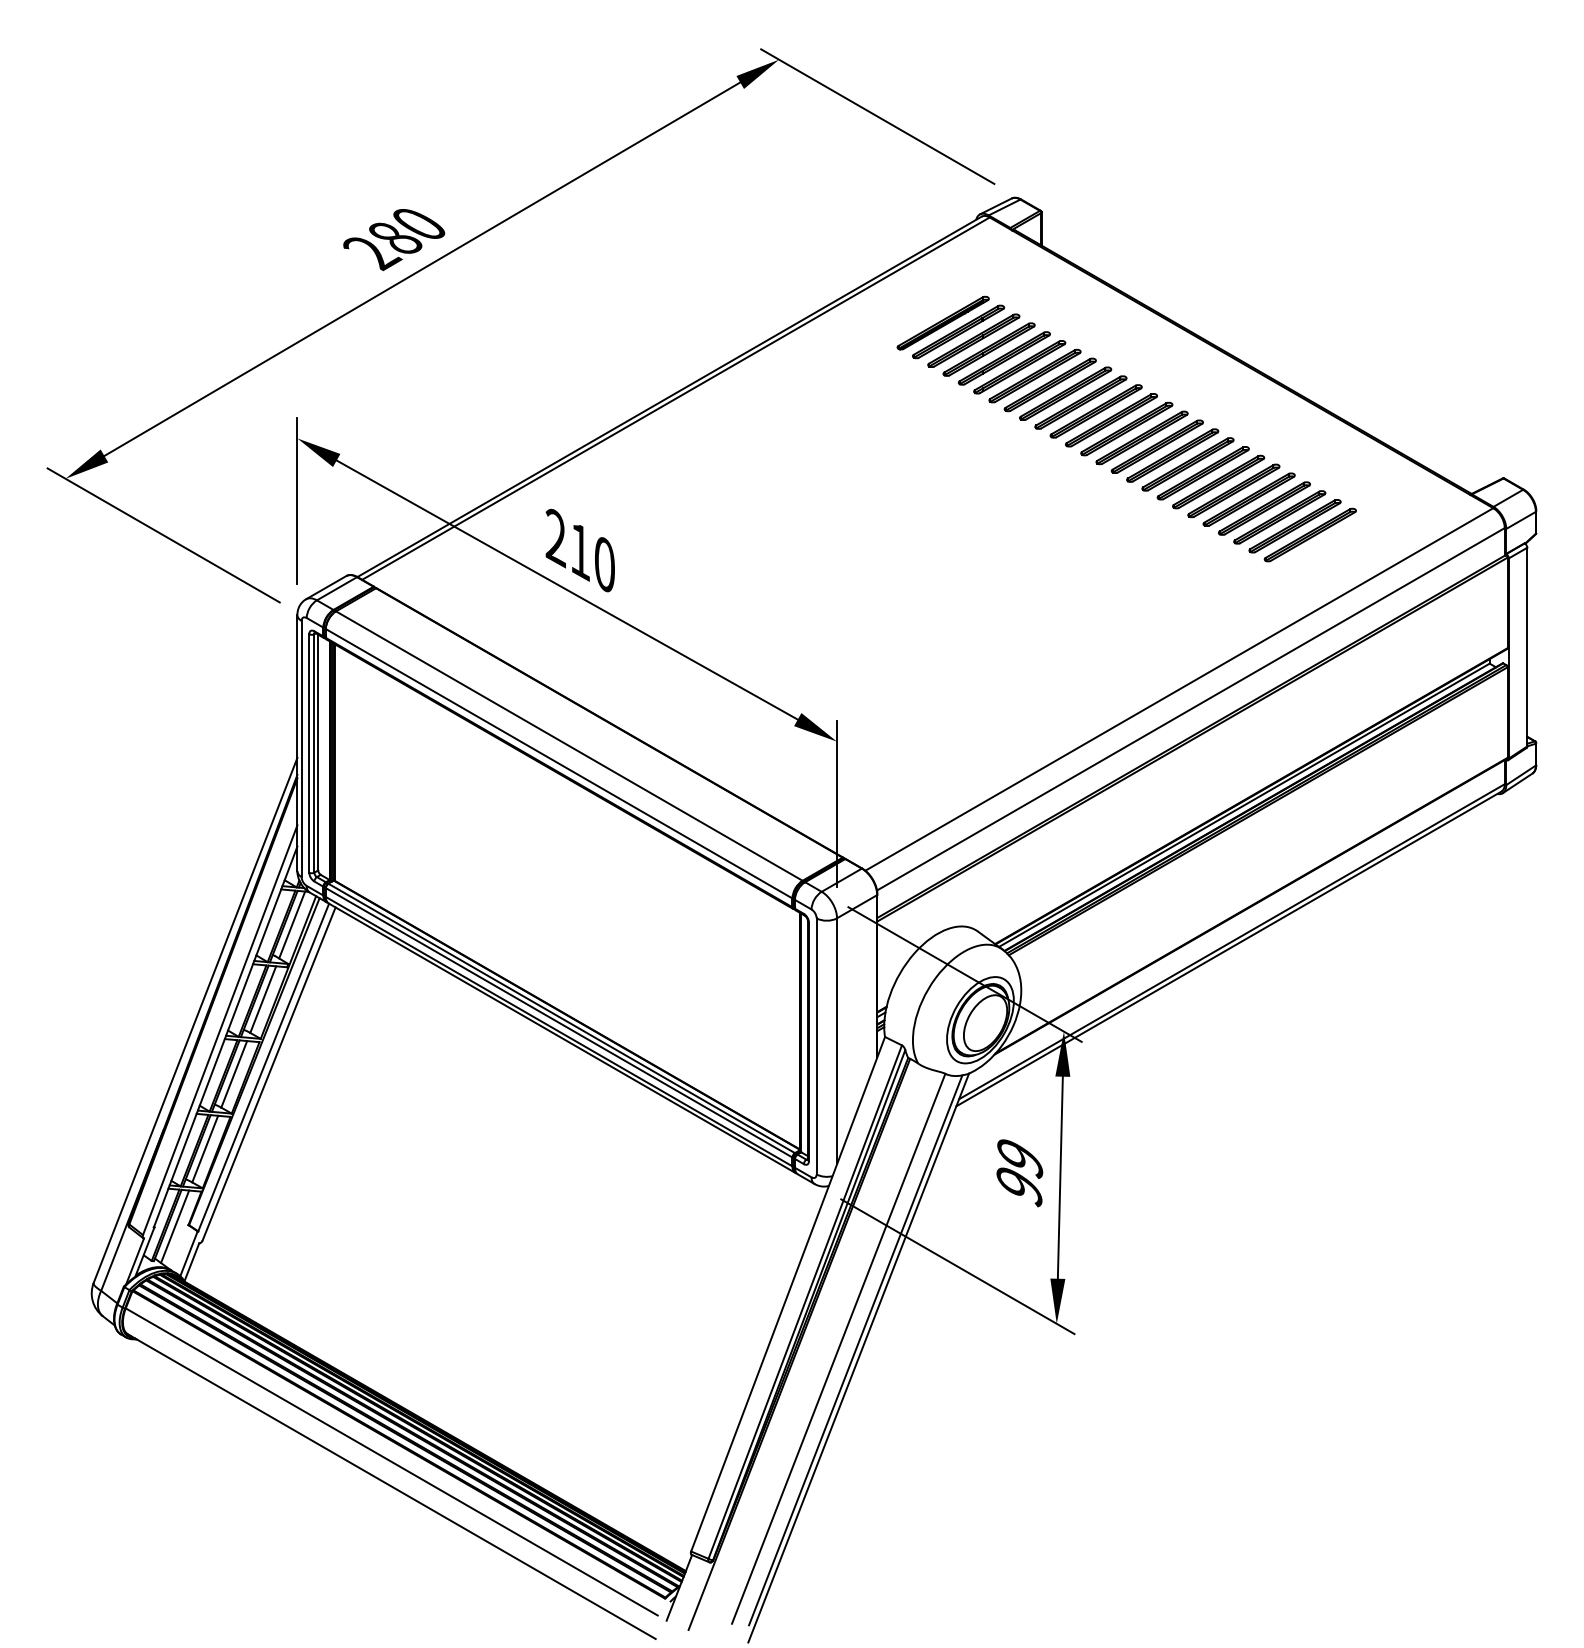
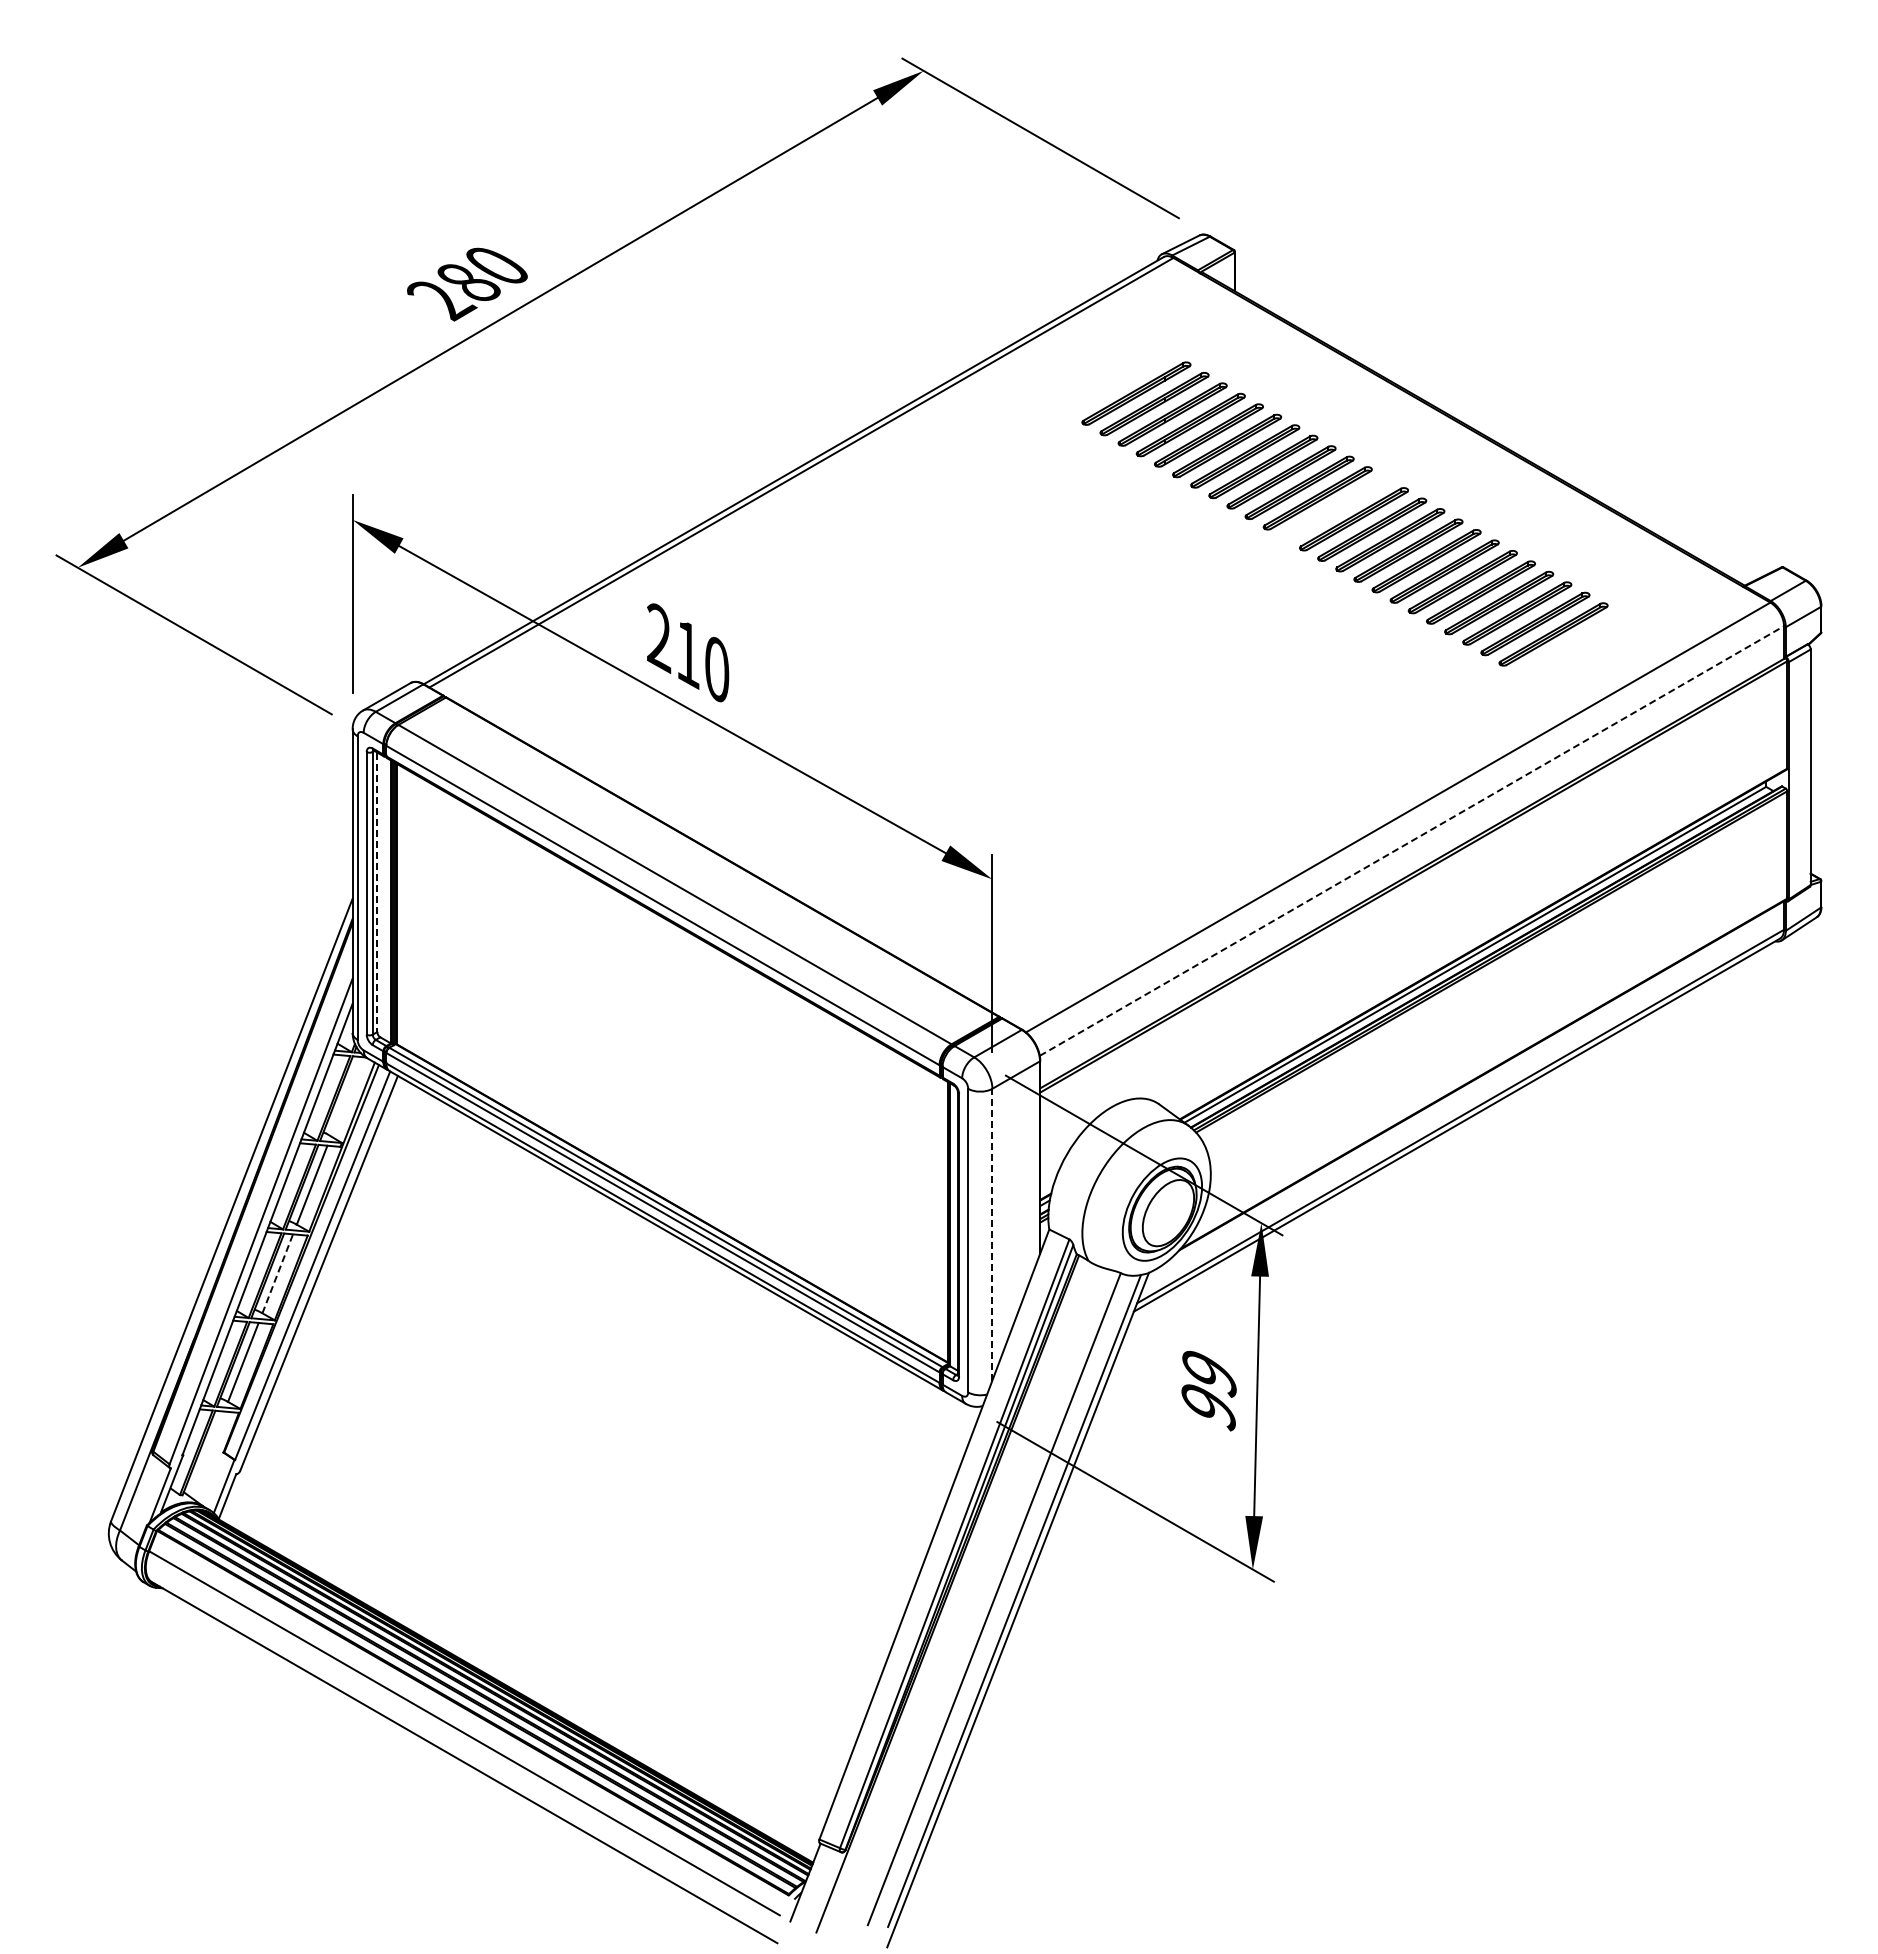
part: (943, 323) -> (1118, 383), removed
part: (1126, 428) -> (1335, 508), removed
line: (1190, 709) -> (1411, 841), solid -> dashed
line: (318, 752) -> (377, 892), solid -> dashed
line: (292, 924) -> (346, 1096), removed
line: (837, 1041) -> (992, 1234), solid -> dashed
line: (234, 1074) -> (277, 1273), solid -> dashed
line: (174, 1226) -> (207, 1454), removed

